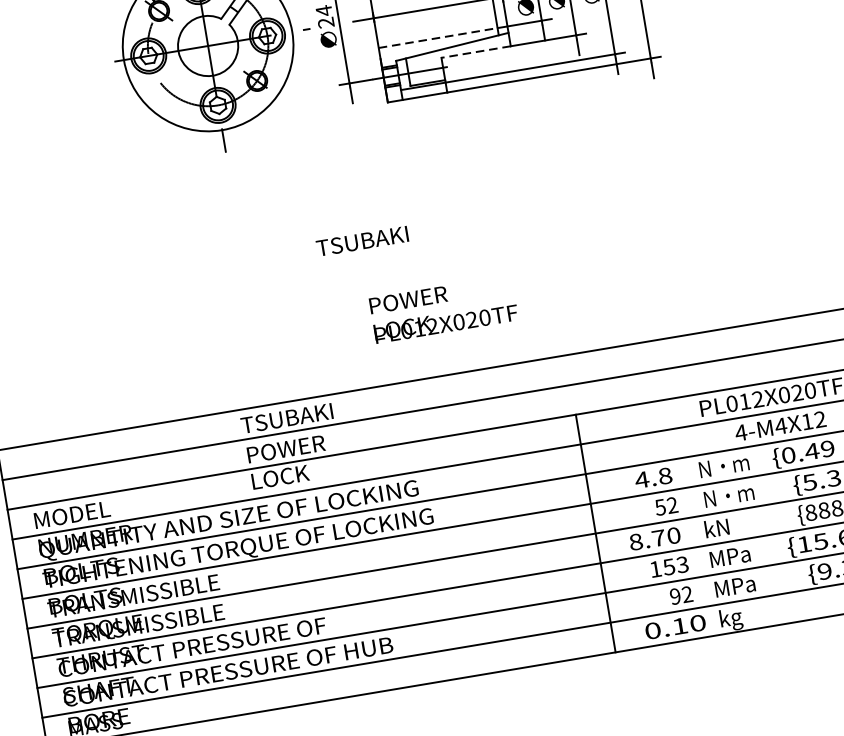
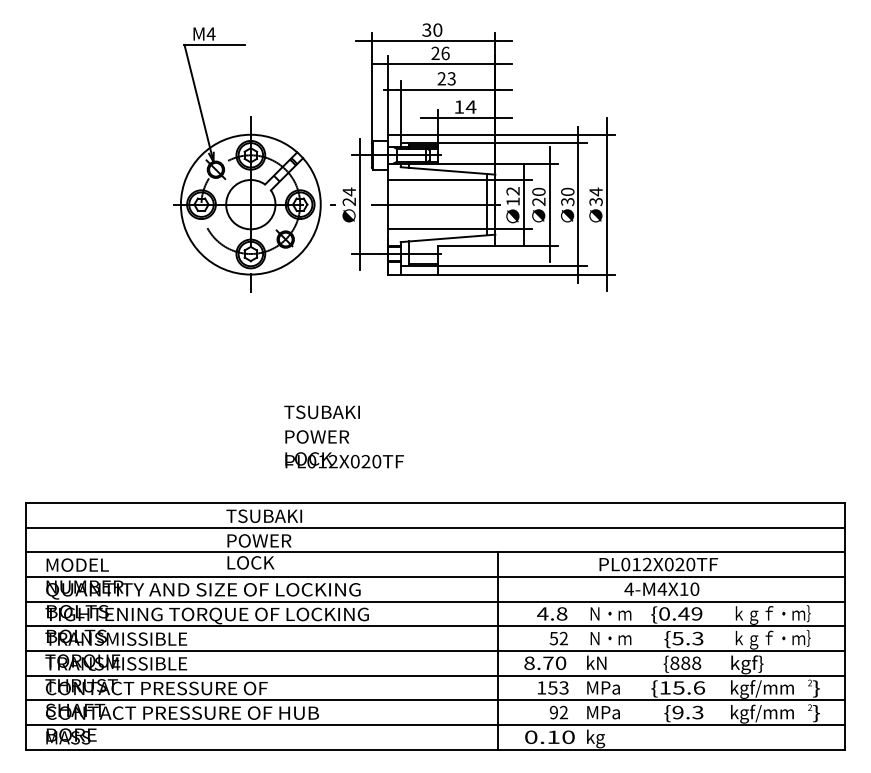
line: (439, 38) -> (438, 229), dashed -> solid
line: (476, 51) -> (466, 245), dashed -> solid
text: (361, 241) -> (321, 412), moved
text: (443, 309) -> (344, 449), moved
text: (819, 418) -> (694, 588), 4-M4X12 -> 4-M4X10

